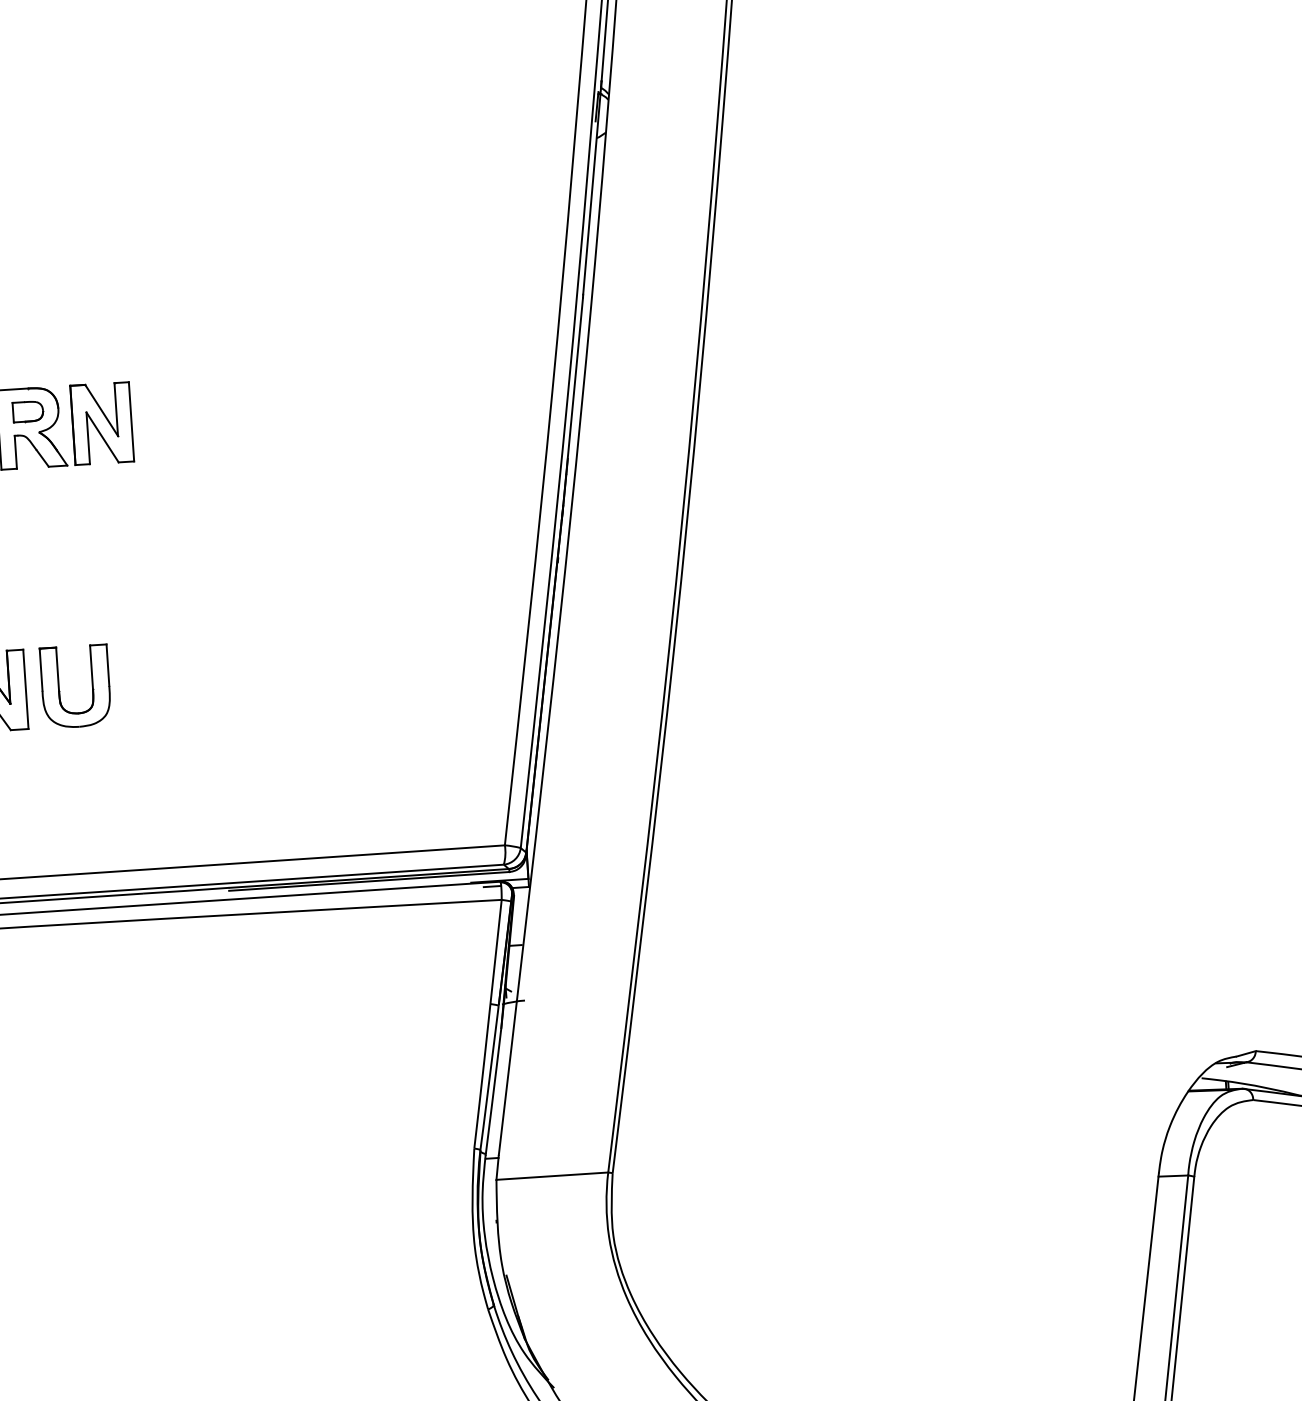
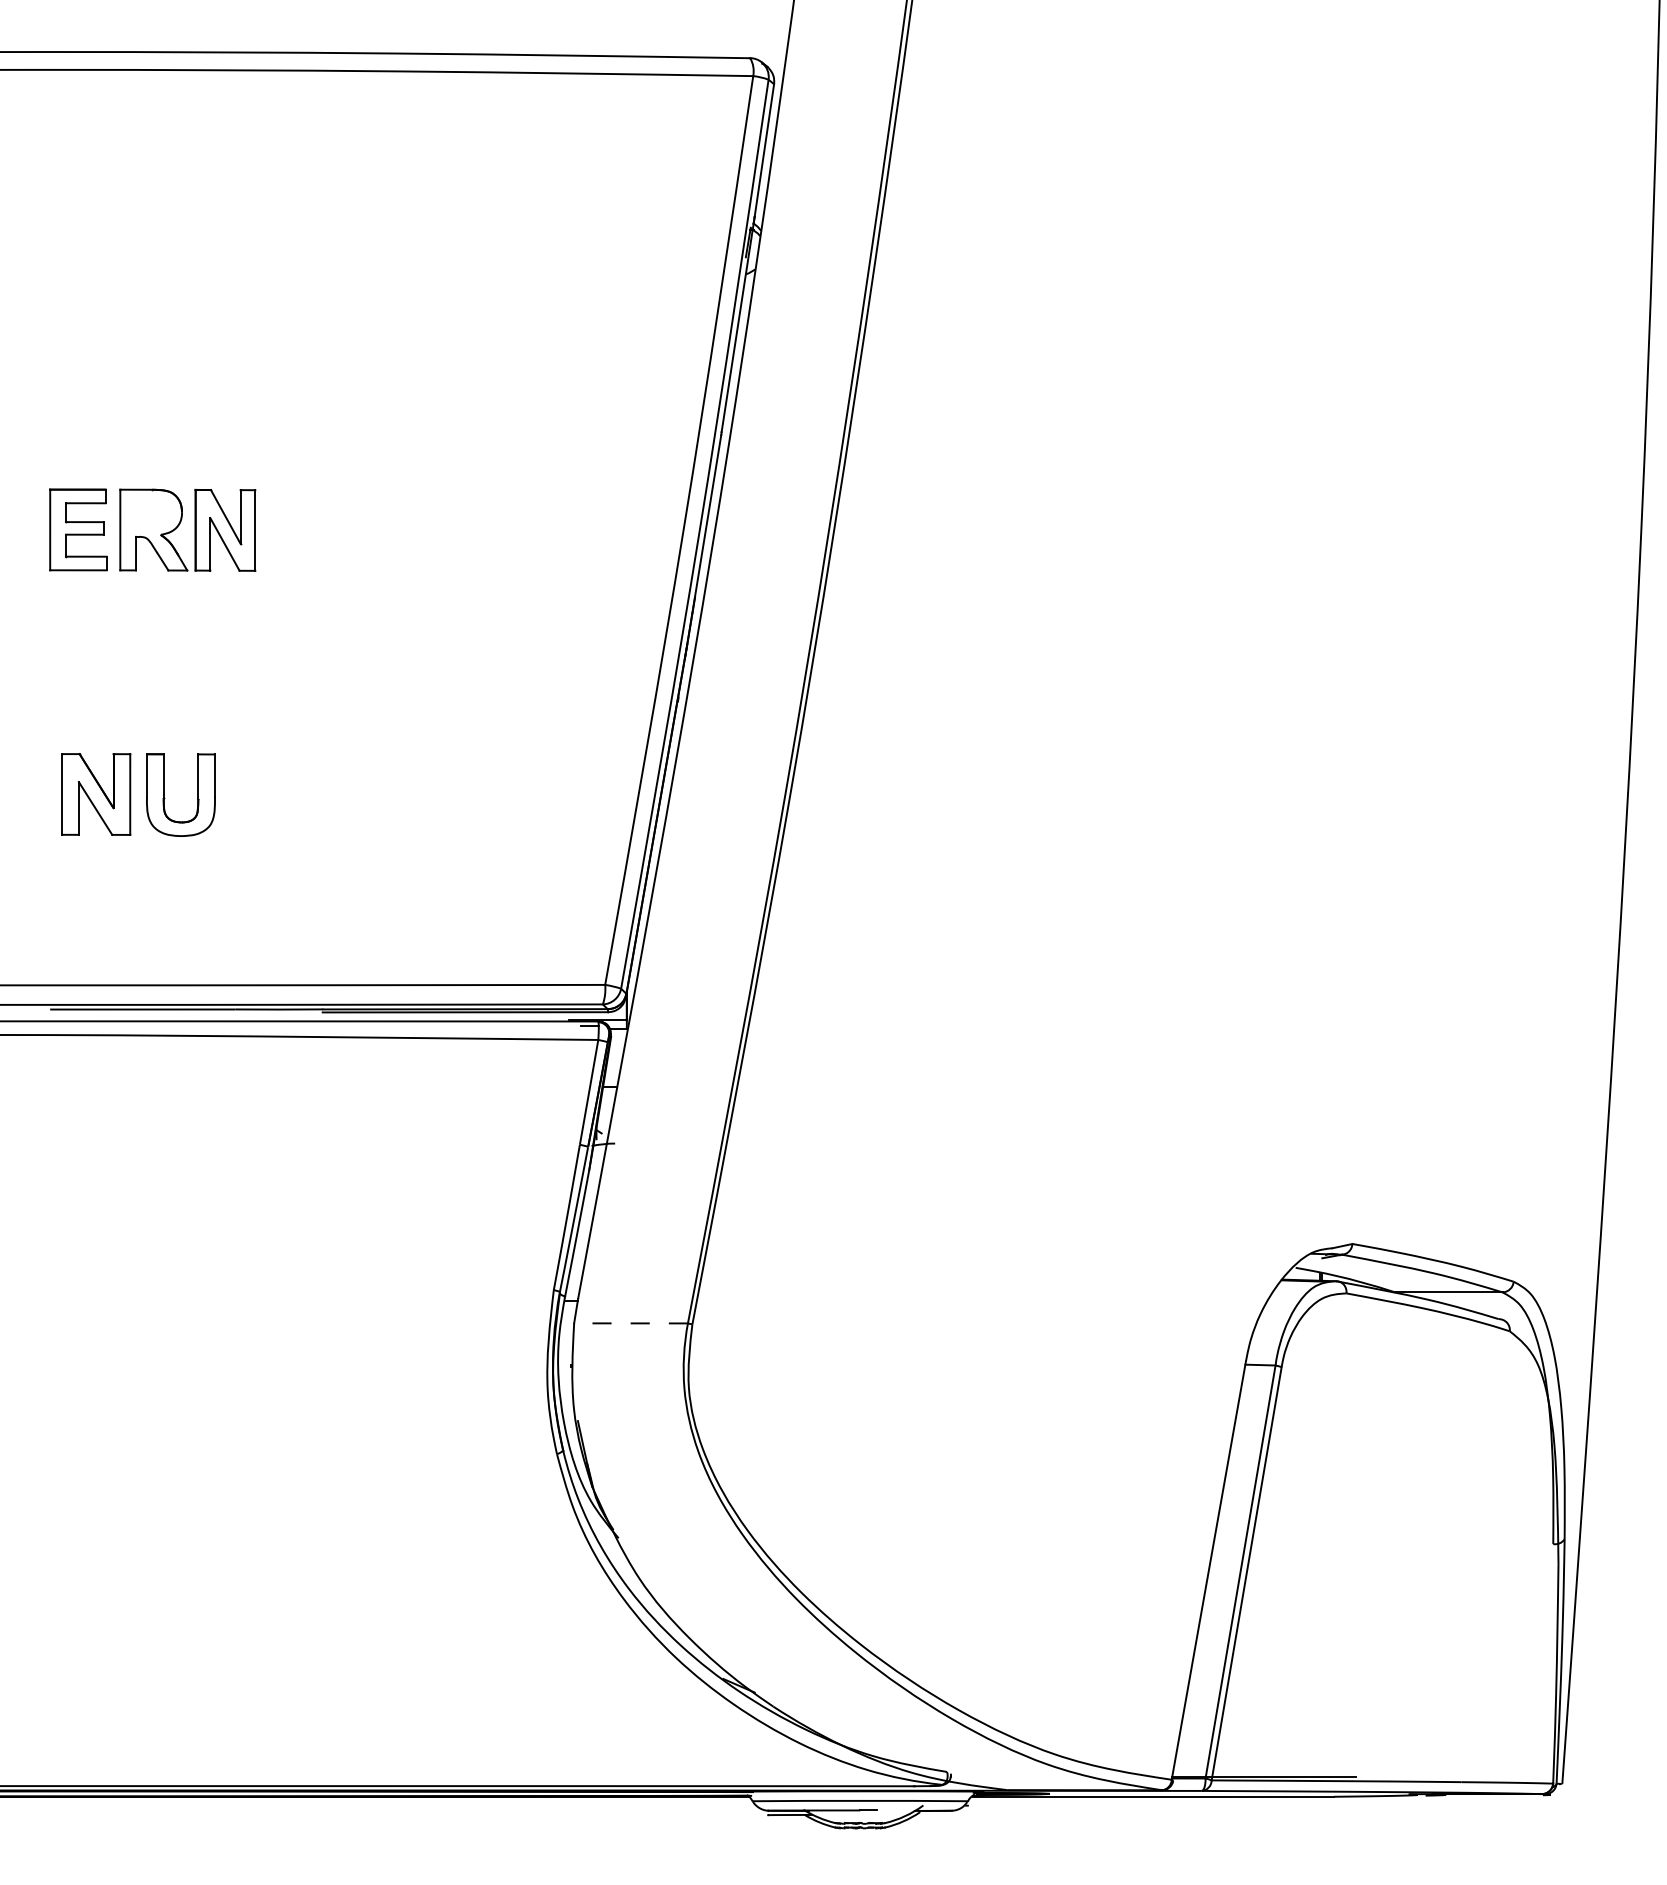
part: (28, 411) -> (151, 513), removed
line: (552, 1176) -> (631, 1323), solid -> dashed

